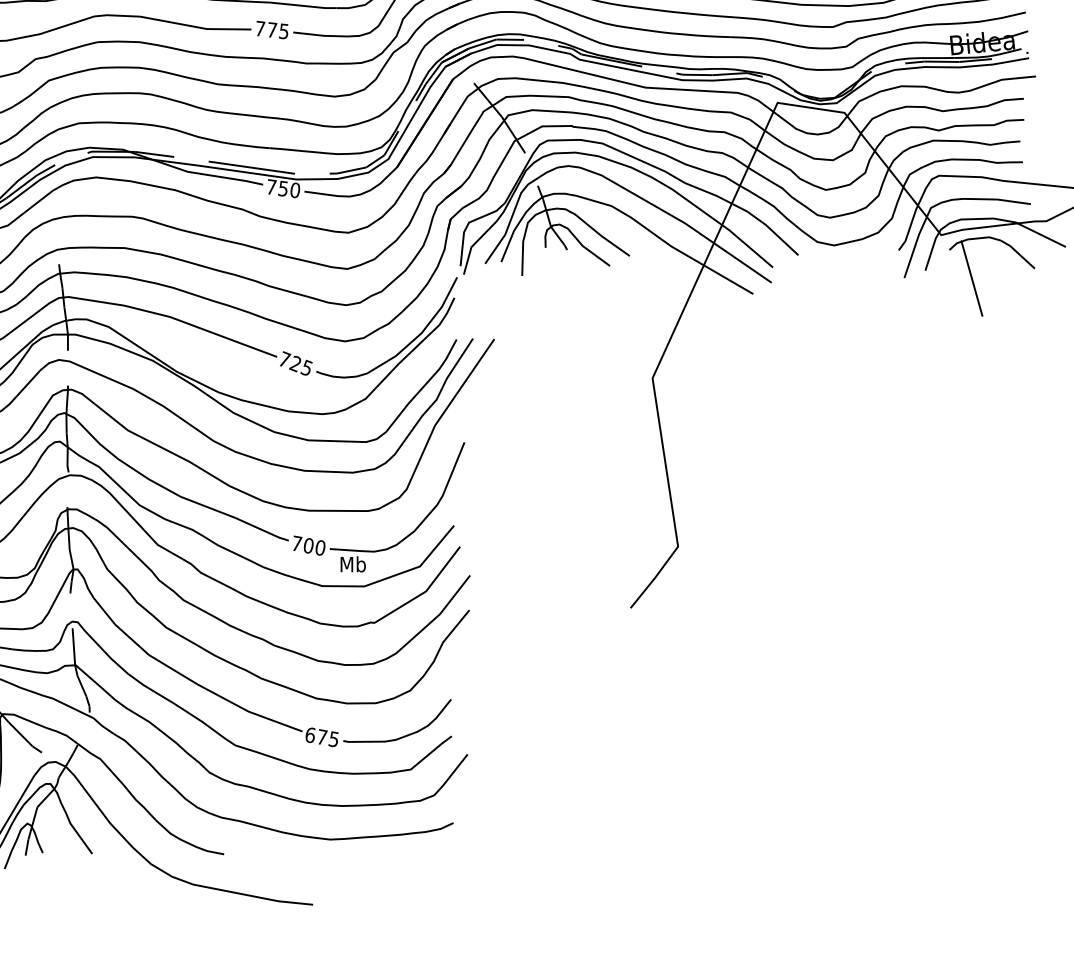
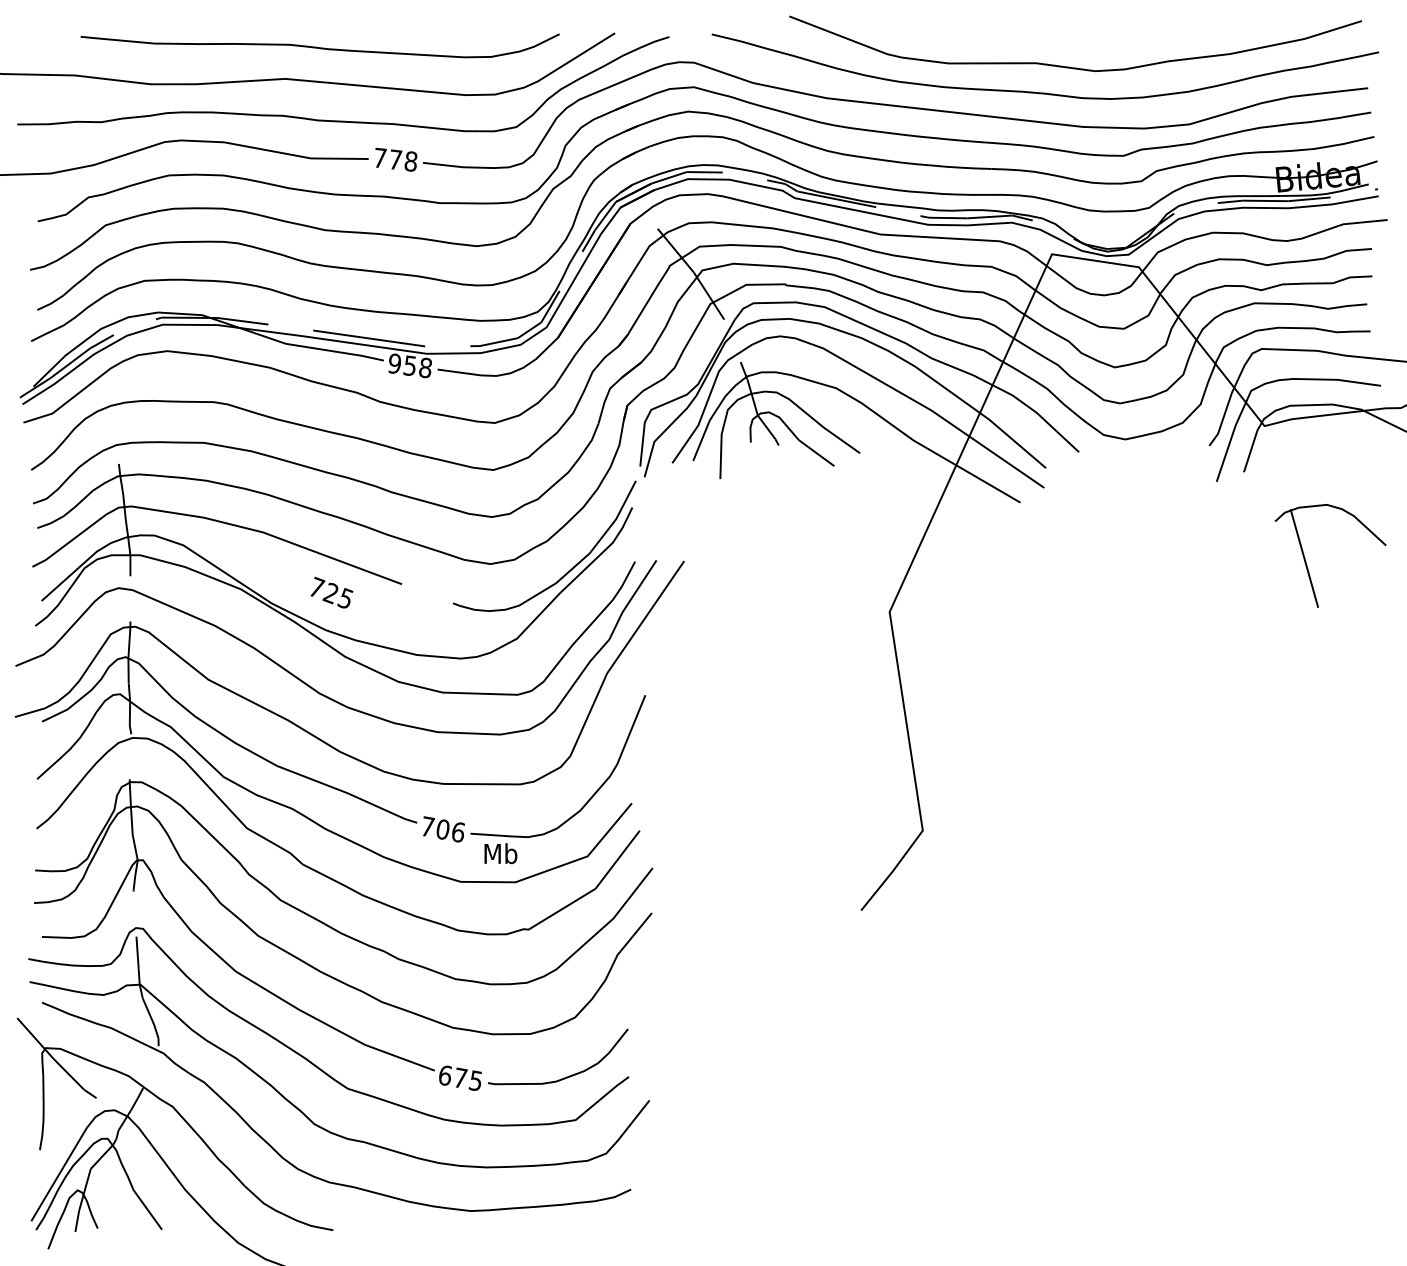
text: (283, 31) -> (410, 161), 775 -> 778
text: (282, 188) -> (409, 365), 750 -> 958
part: (973, 280) -> (1306, 561), moved
text: (295, 363) -> (331, 592), moved
text: (320, 548) -> (458, 832), 700 -> 706

